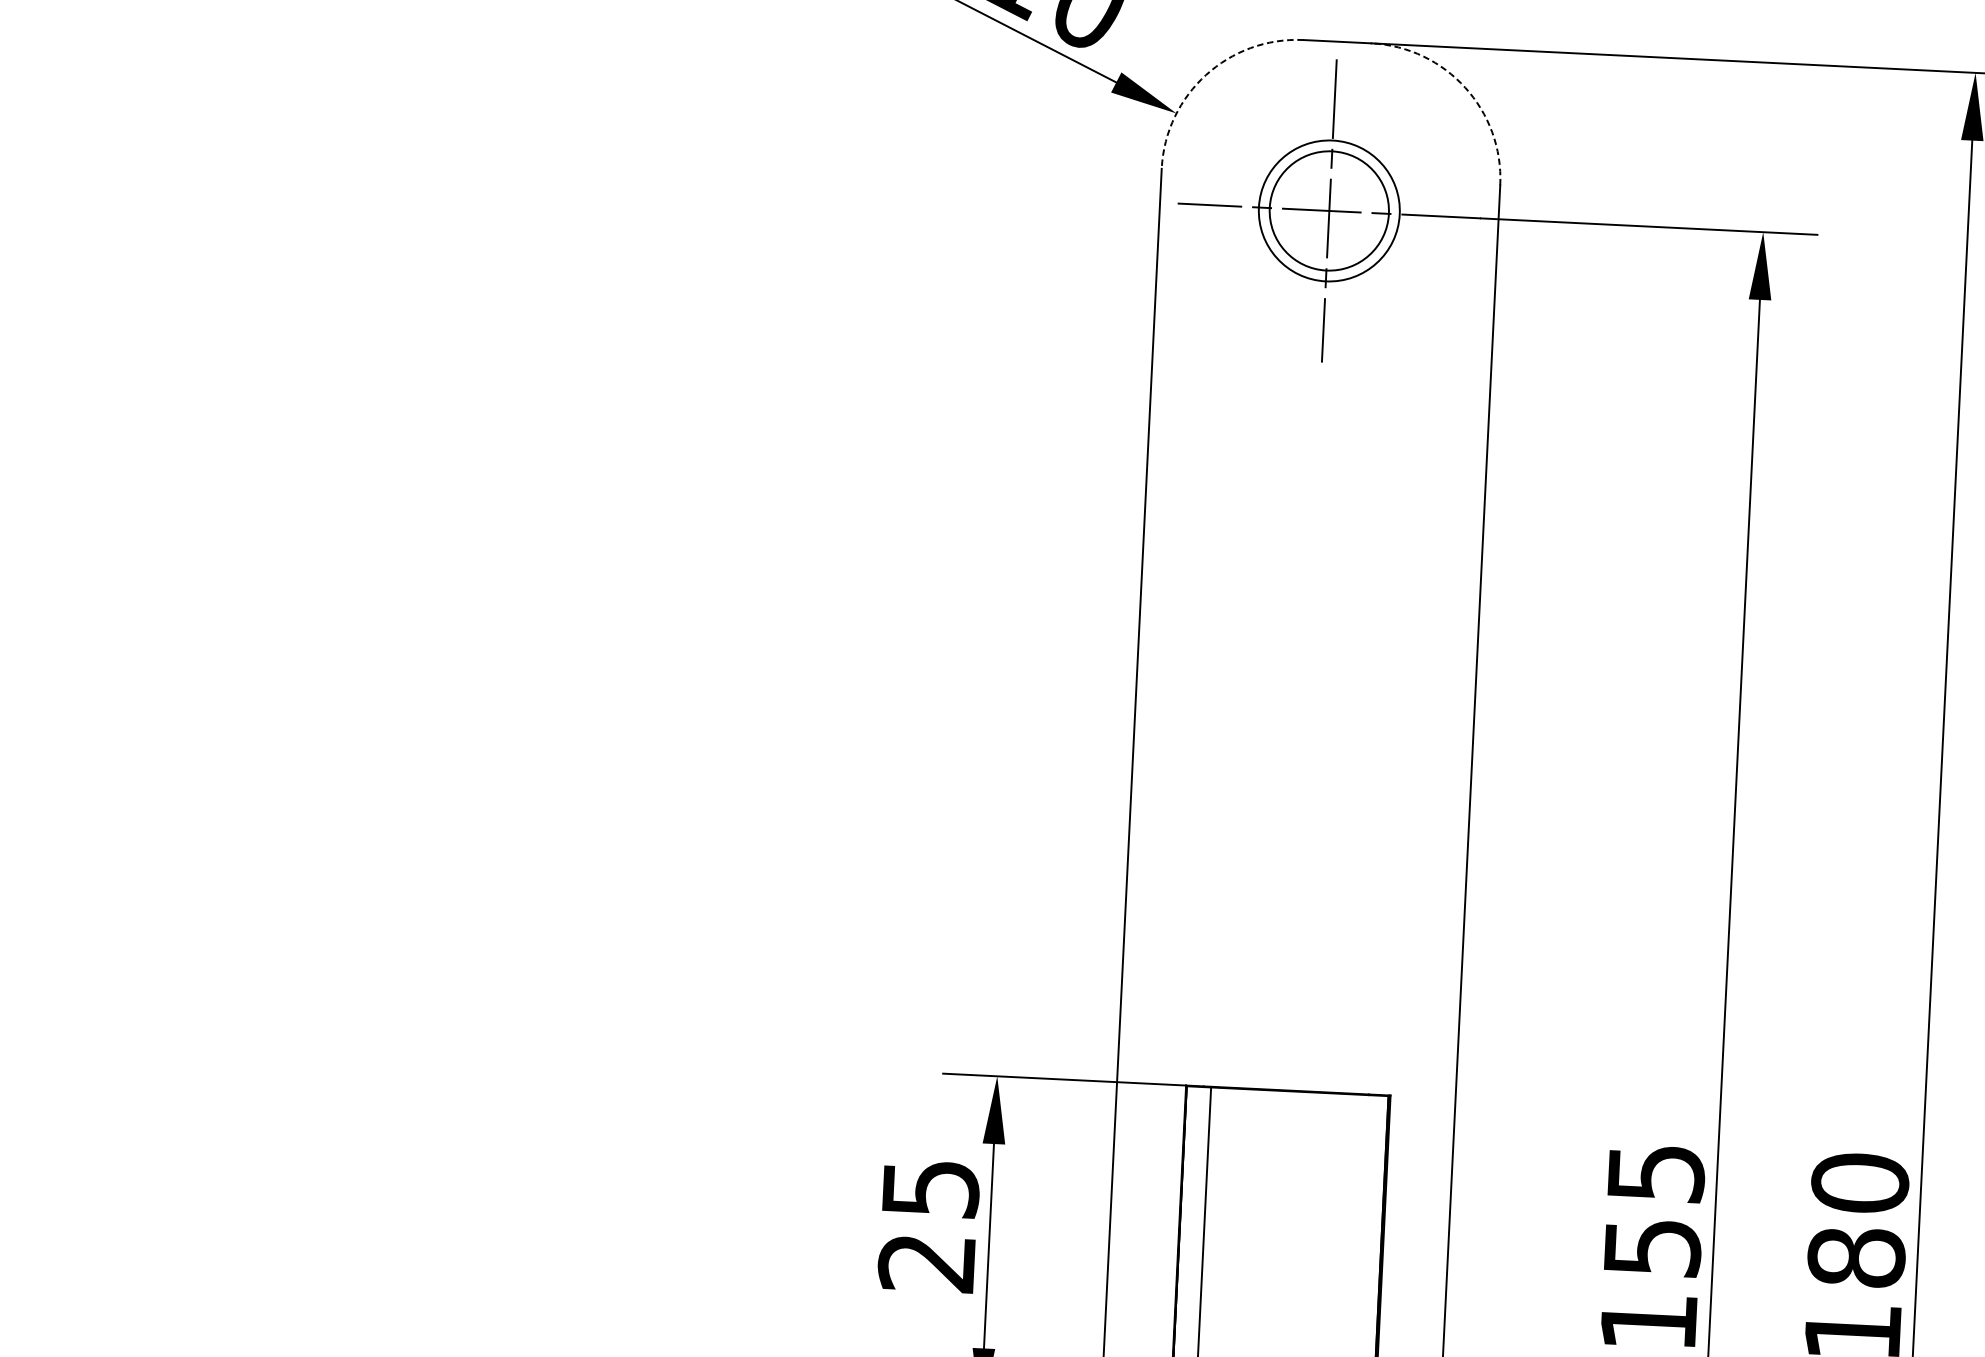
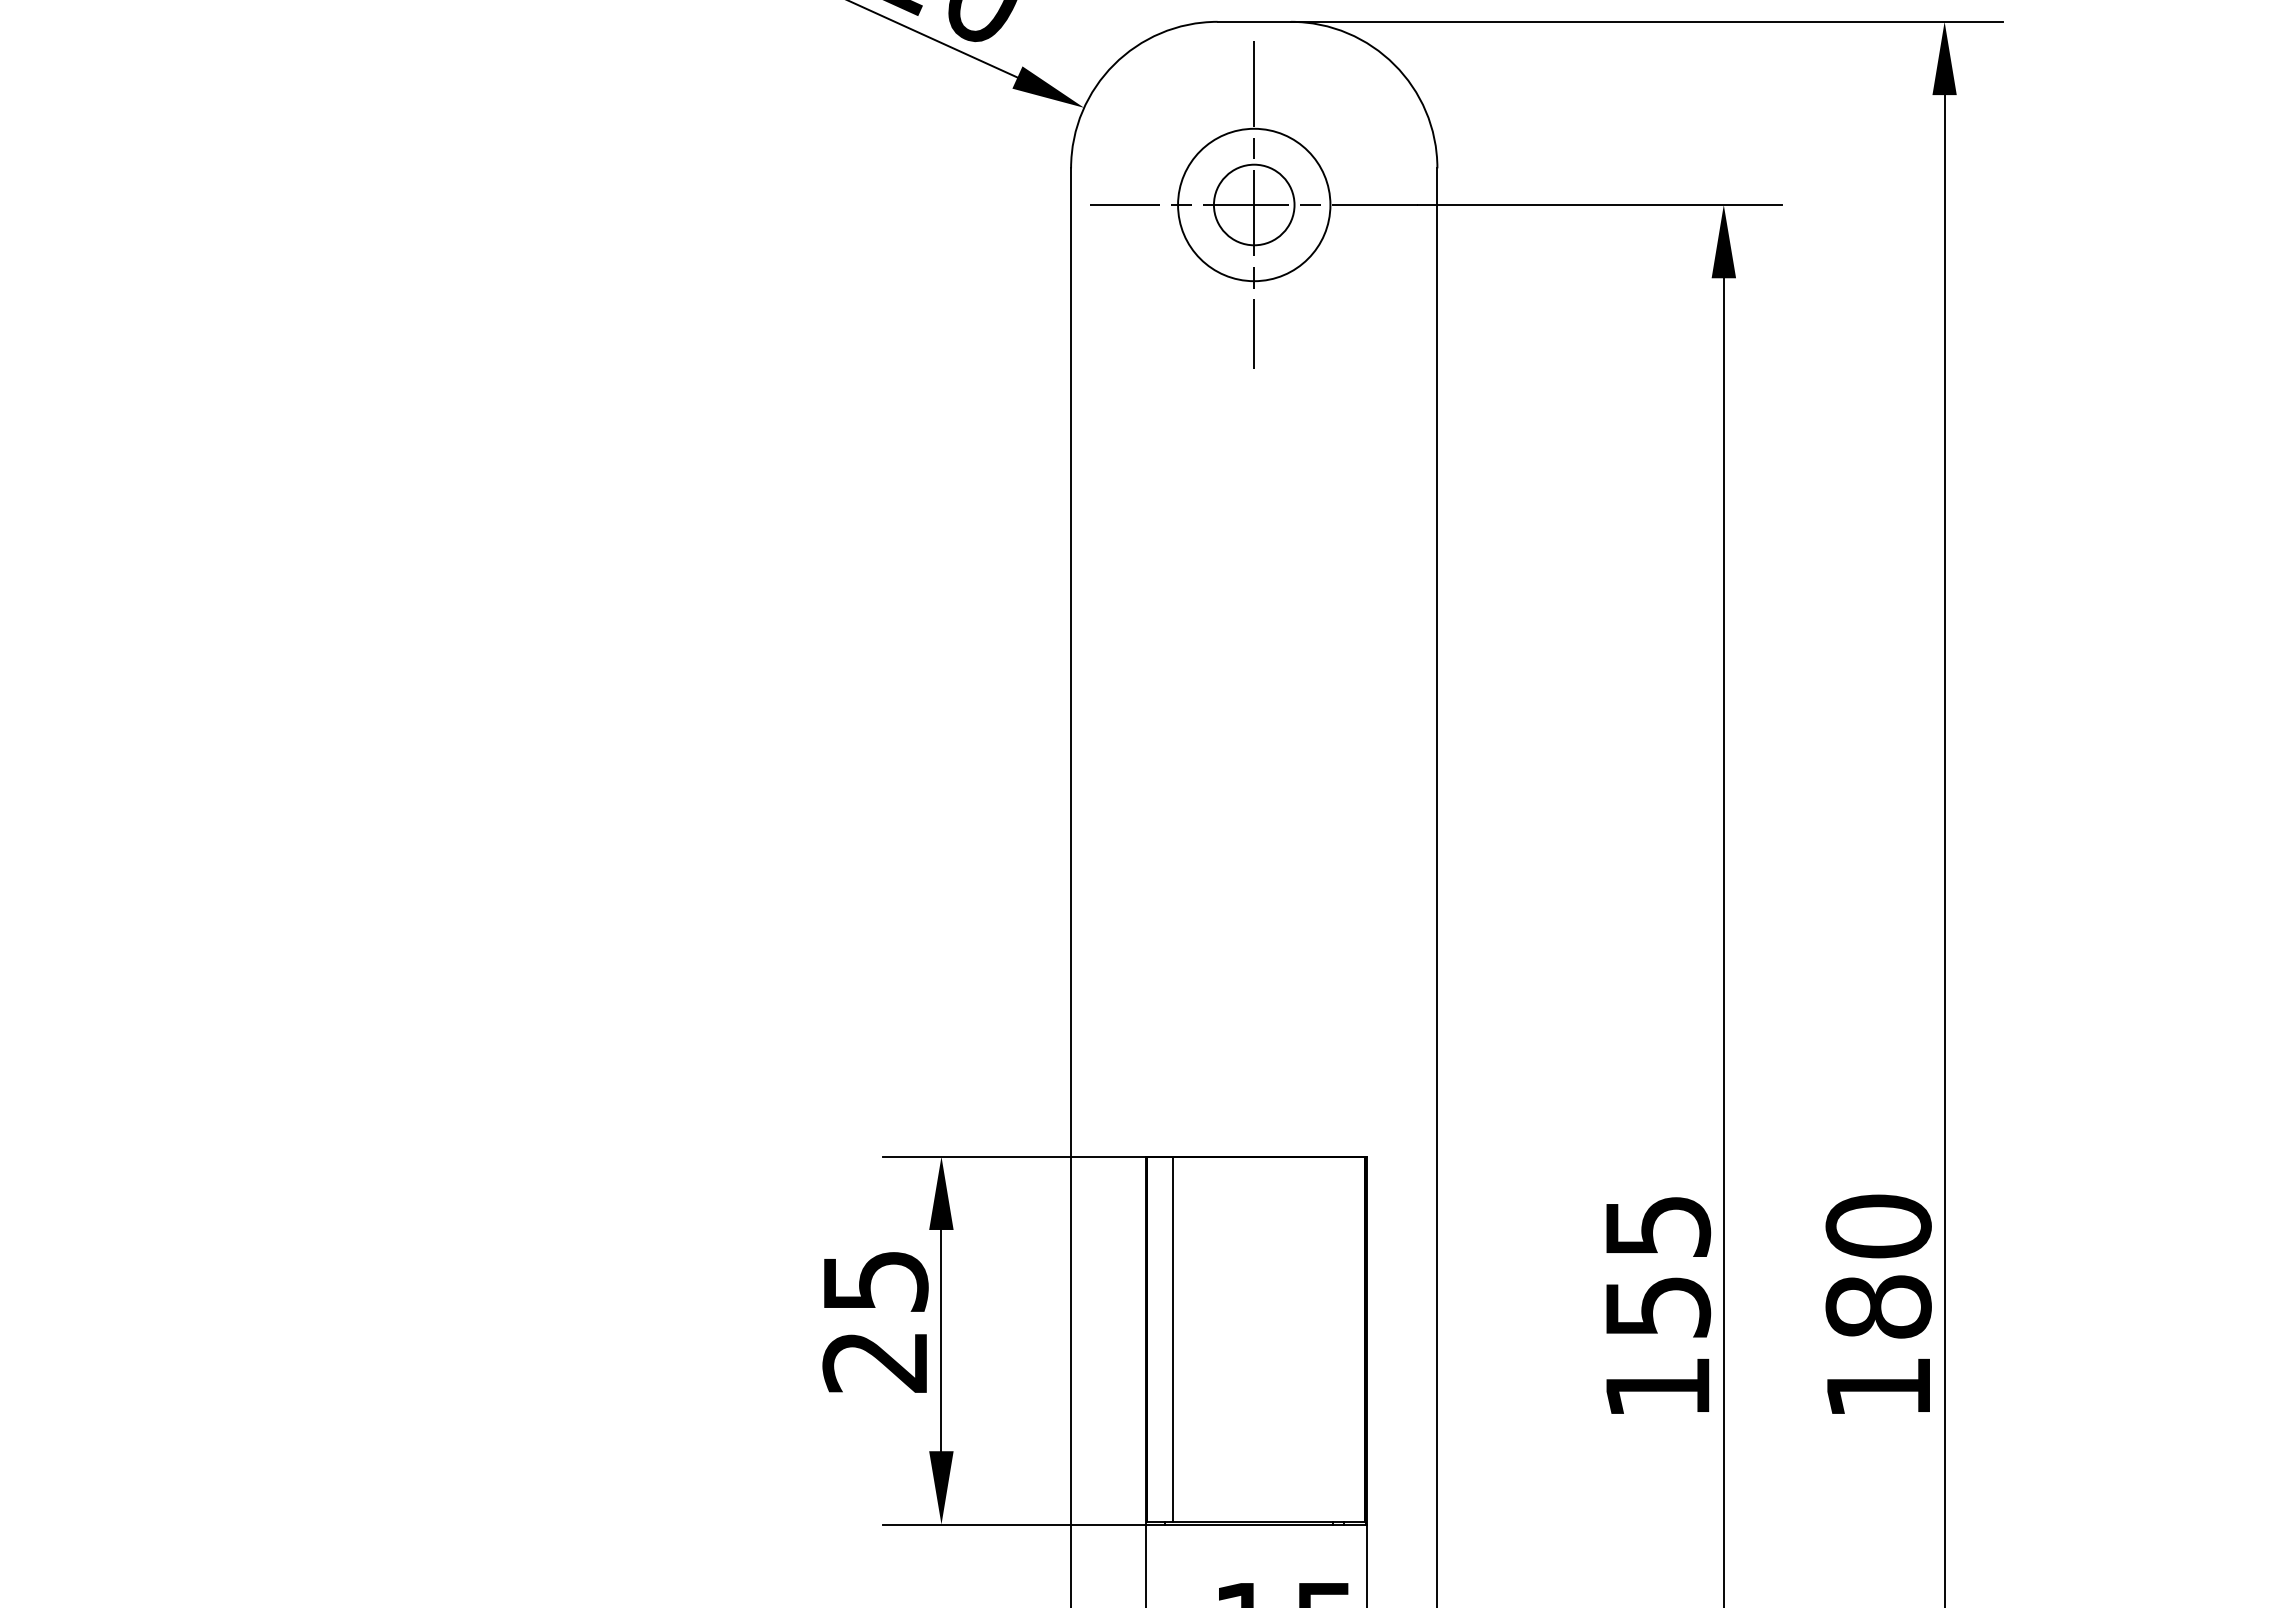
arc: (1206, 74) -> (1114, 64), dashed -> solid
arc: (1465, 87) -> (1394, 64), dashed -> solid
circle: (1328, 210) -> (1253, 204), size x0.62

